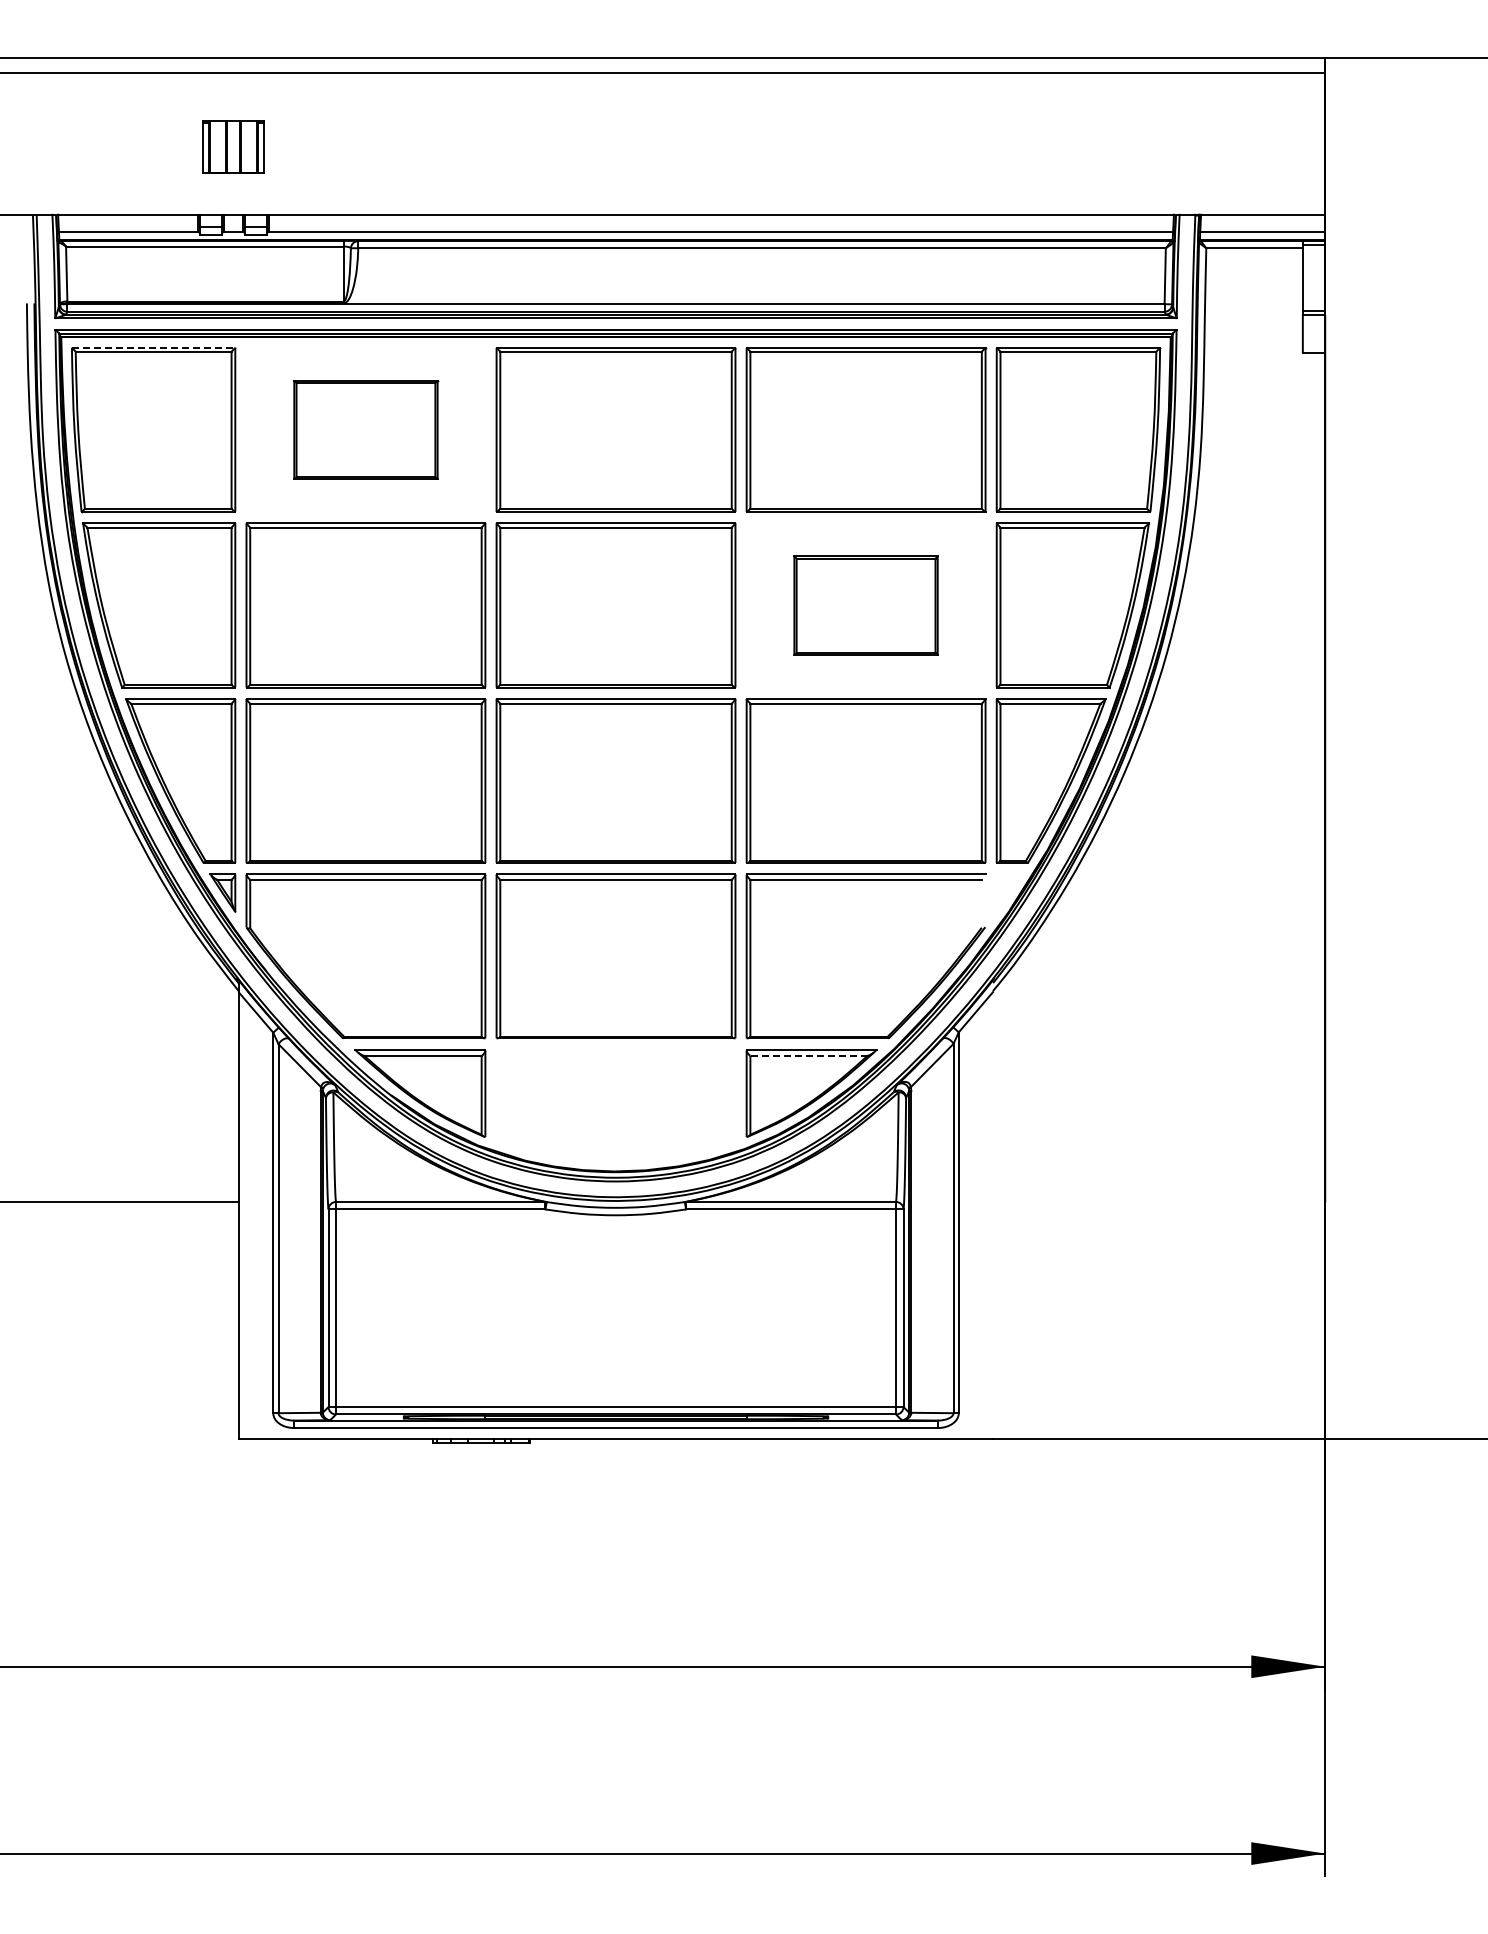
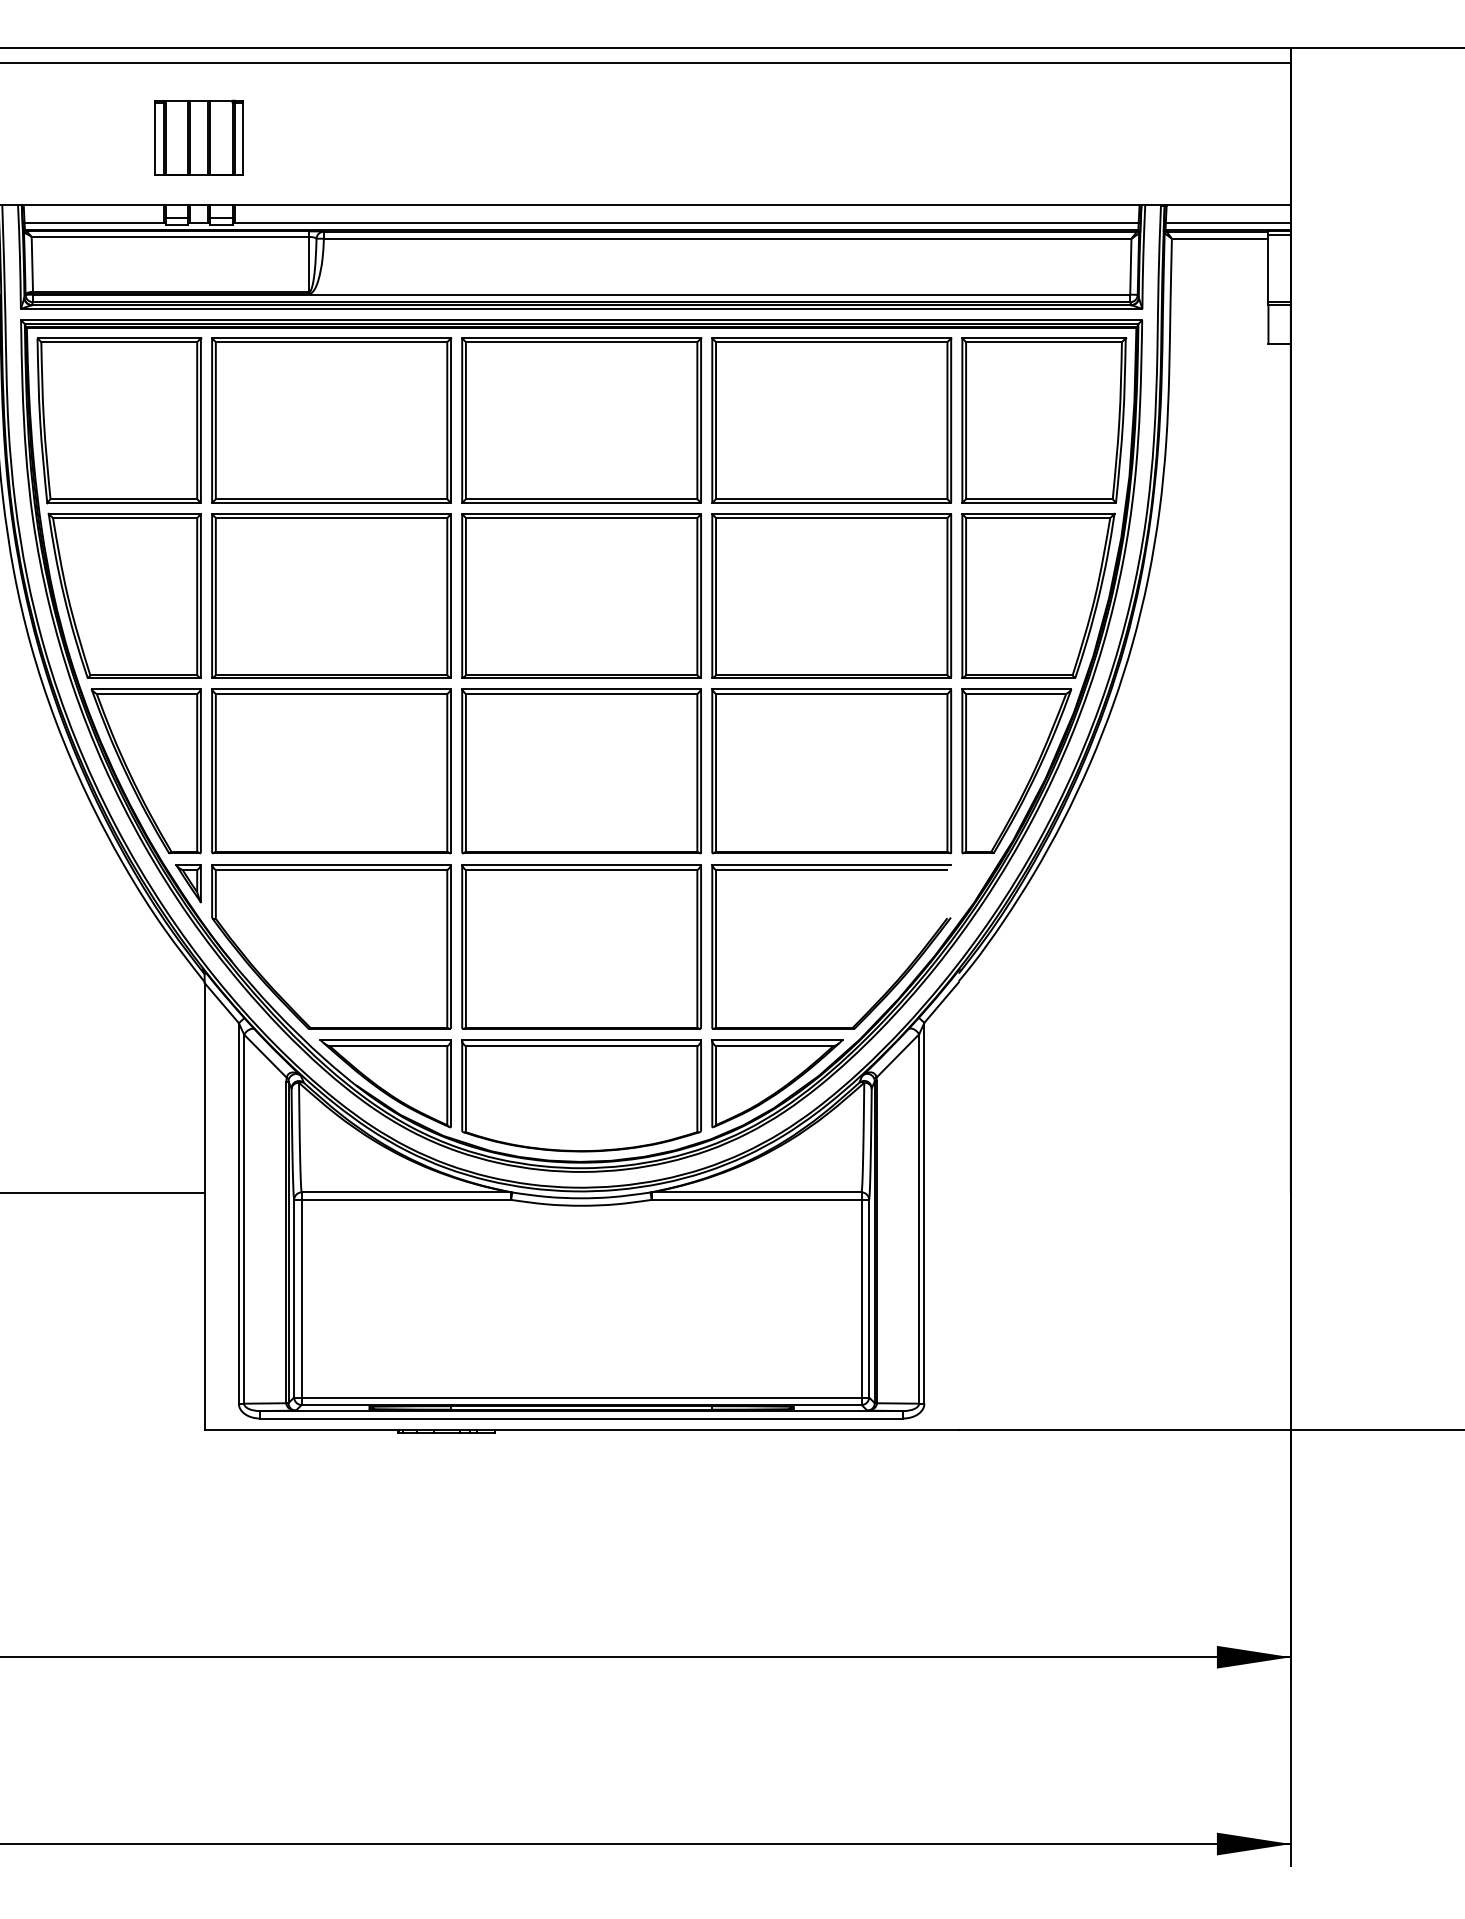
part: (233, 146) -> (199, 136), size x1.43
line: (153, 347) -> (119, 337), dashed -> solid
part: (365, 429) -> (331, 419), size x1.67
part: (865, 605) -> (831, 595), size x1.67
line: (808, 1055) -> (774, 1045), dashed -> solid
part: (615, 1105) -> (581, 1095), added

